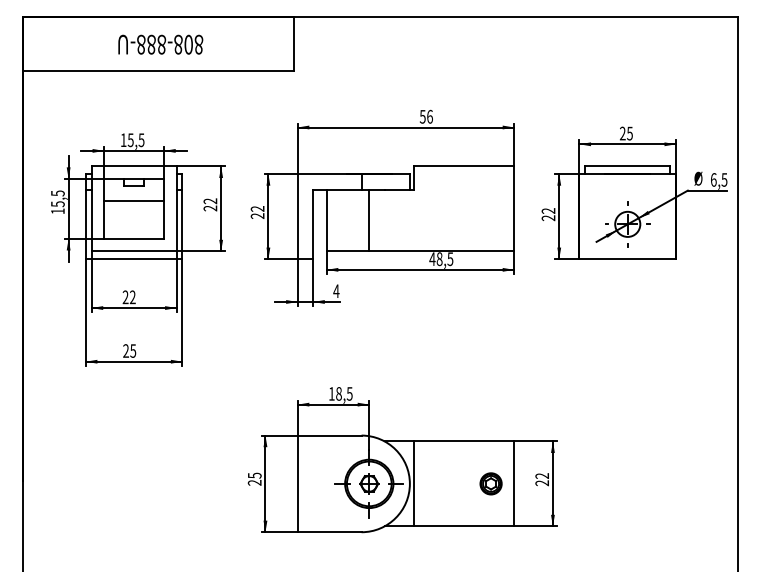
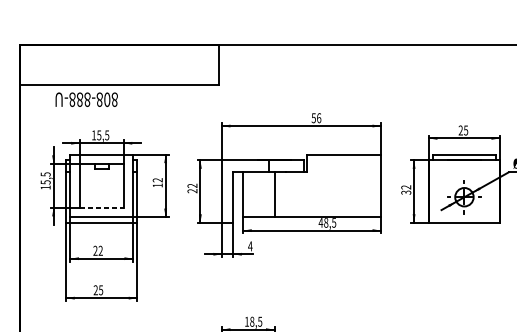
text: (160, 44) -> (86, 99), moved
line: (134, 201) -> (101, 180), removed
text: (210, 208) -> (157, 185), 22 -> 12
text: (548, 218) -> (406, 192), 22 -> 32
line: (134, 238) -> (101, 207), solid -> dashed

